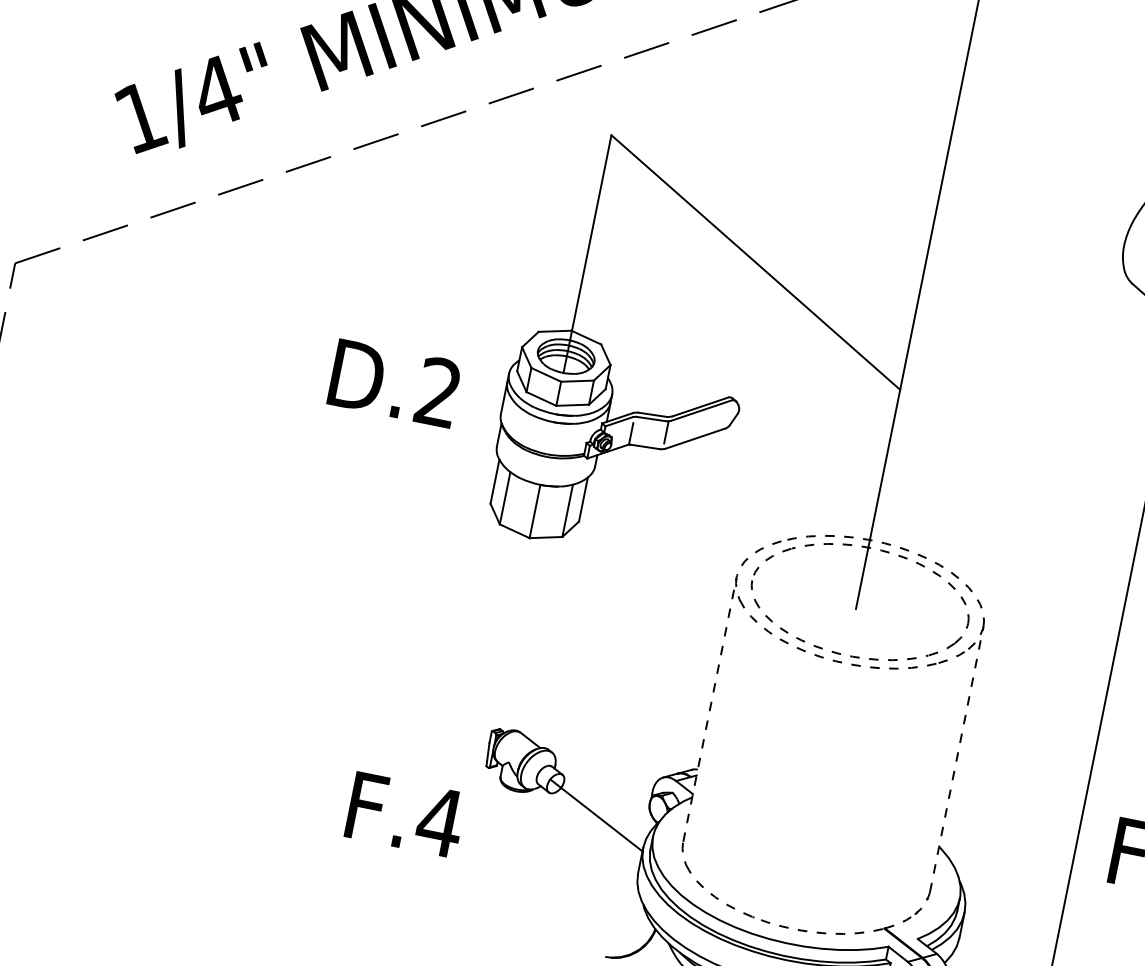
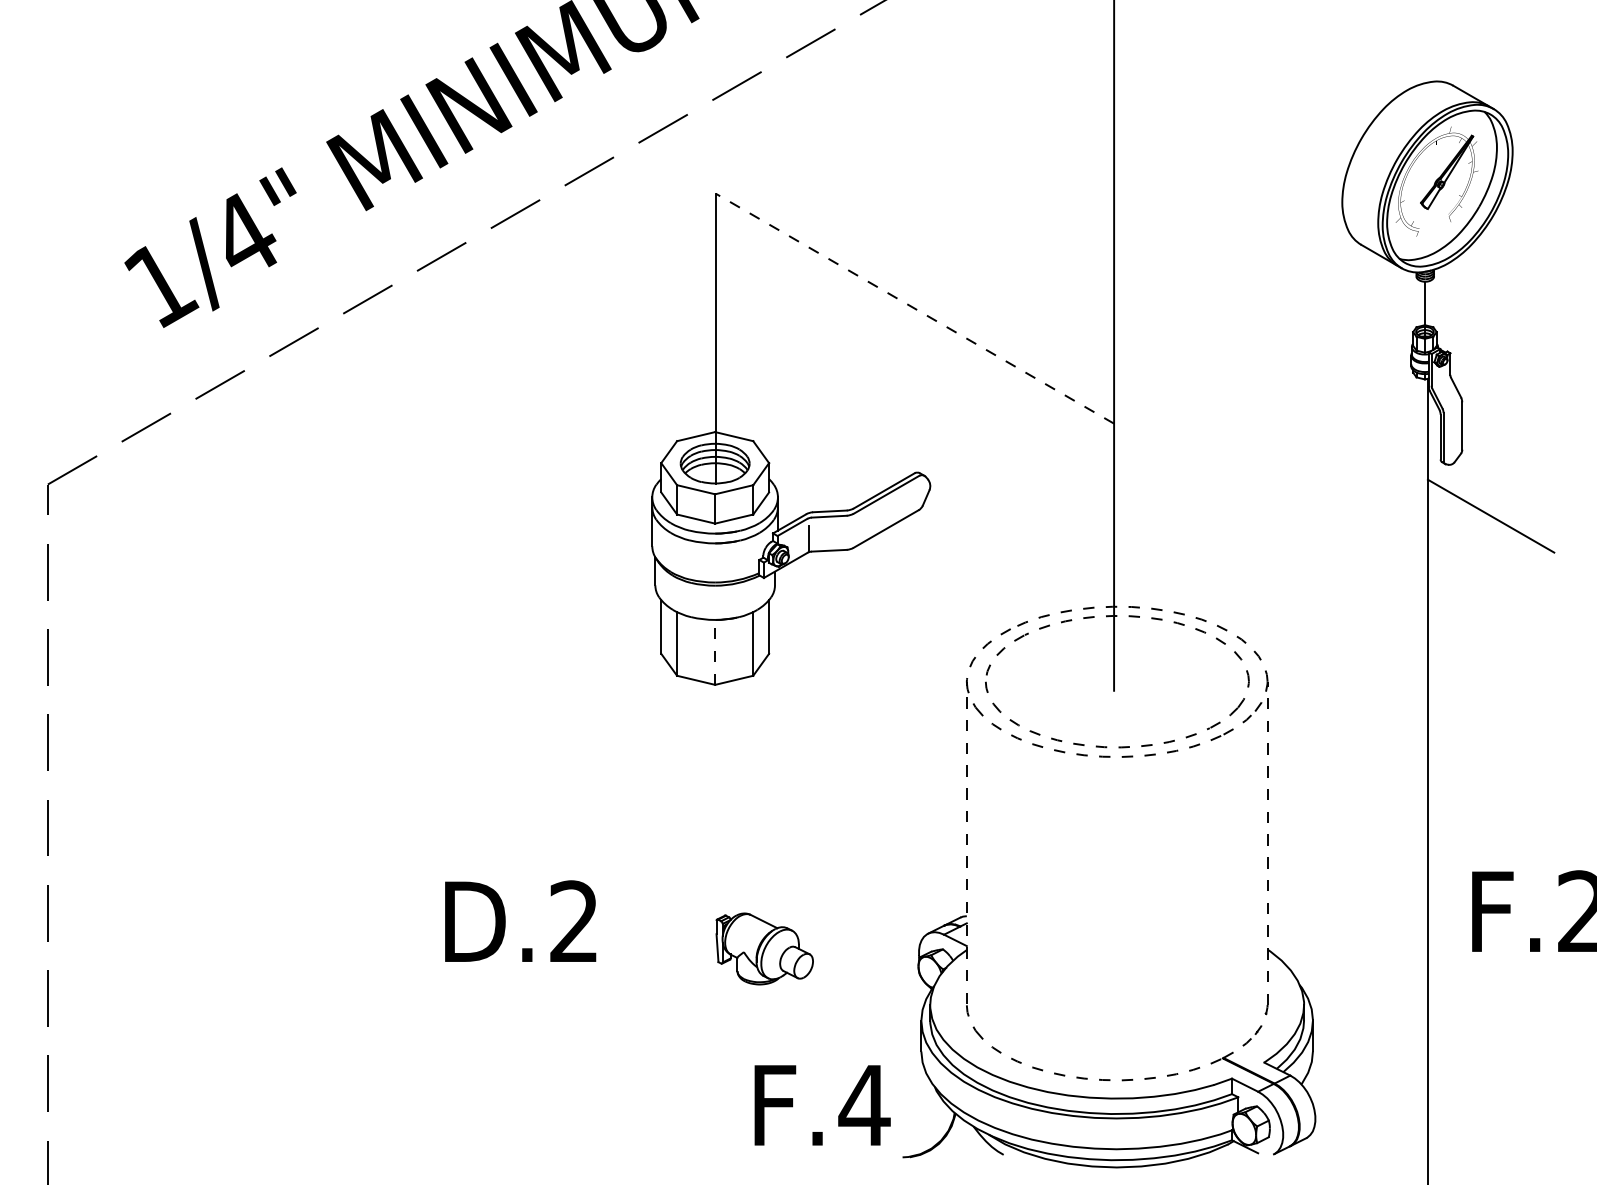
line: (755, 262) -> (914, 308), solid -> dashed
text: (394, 382) -> (520, 920), moved
line: (666, 432) -> (850, 528), removed
line: (535, 510) -> (715, 651), solid -> dashed
text: (405, 815) -> (822, 1105), moved
line: (596, 815) -> (858, 993), removed

